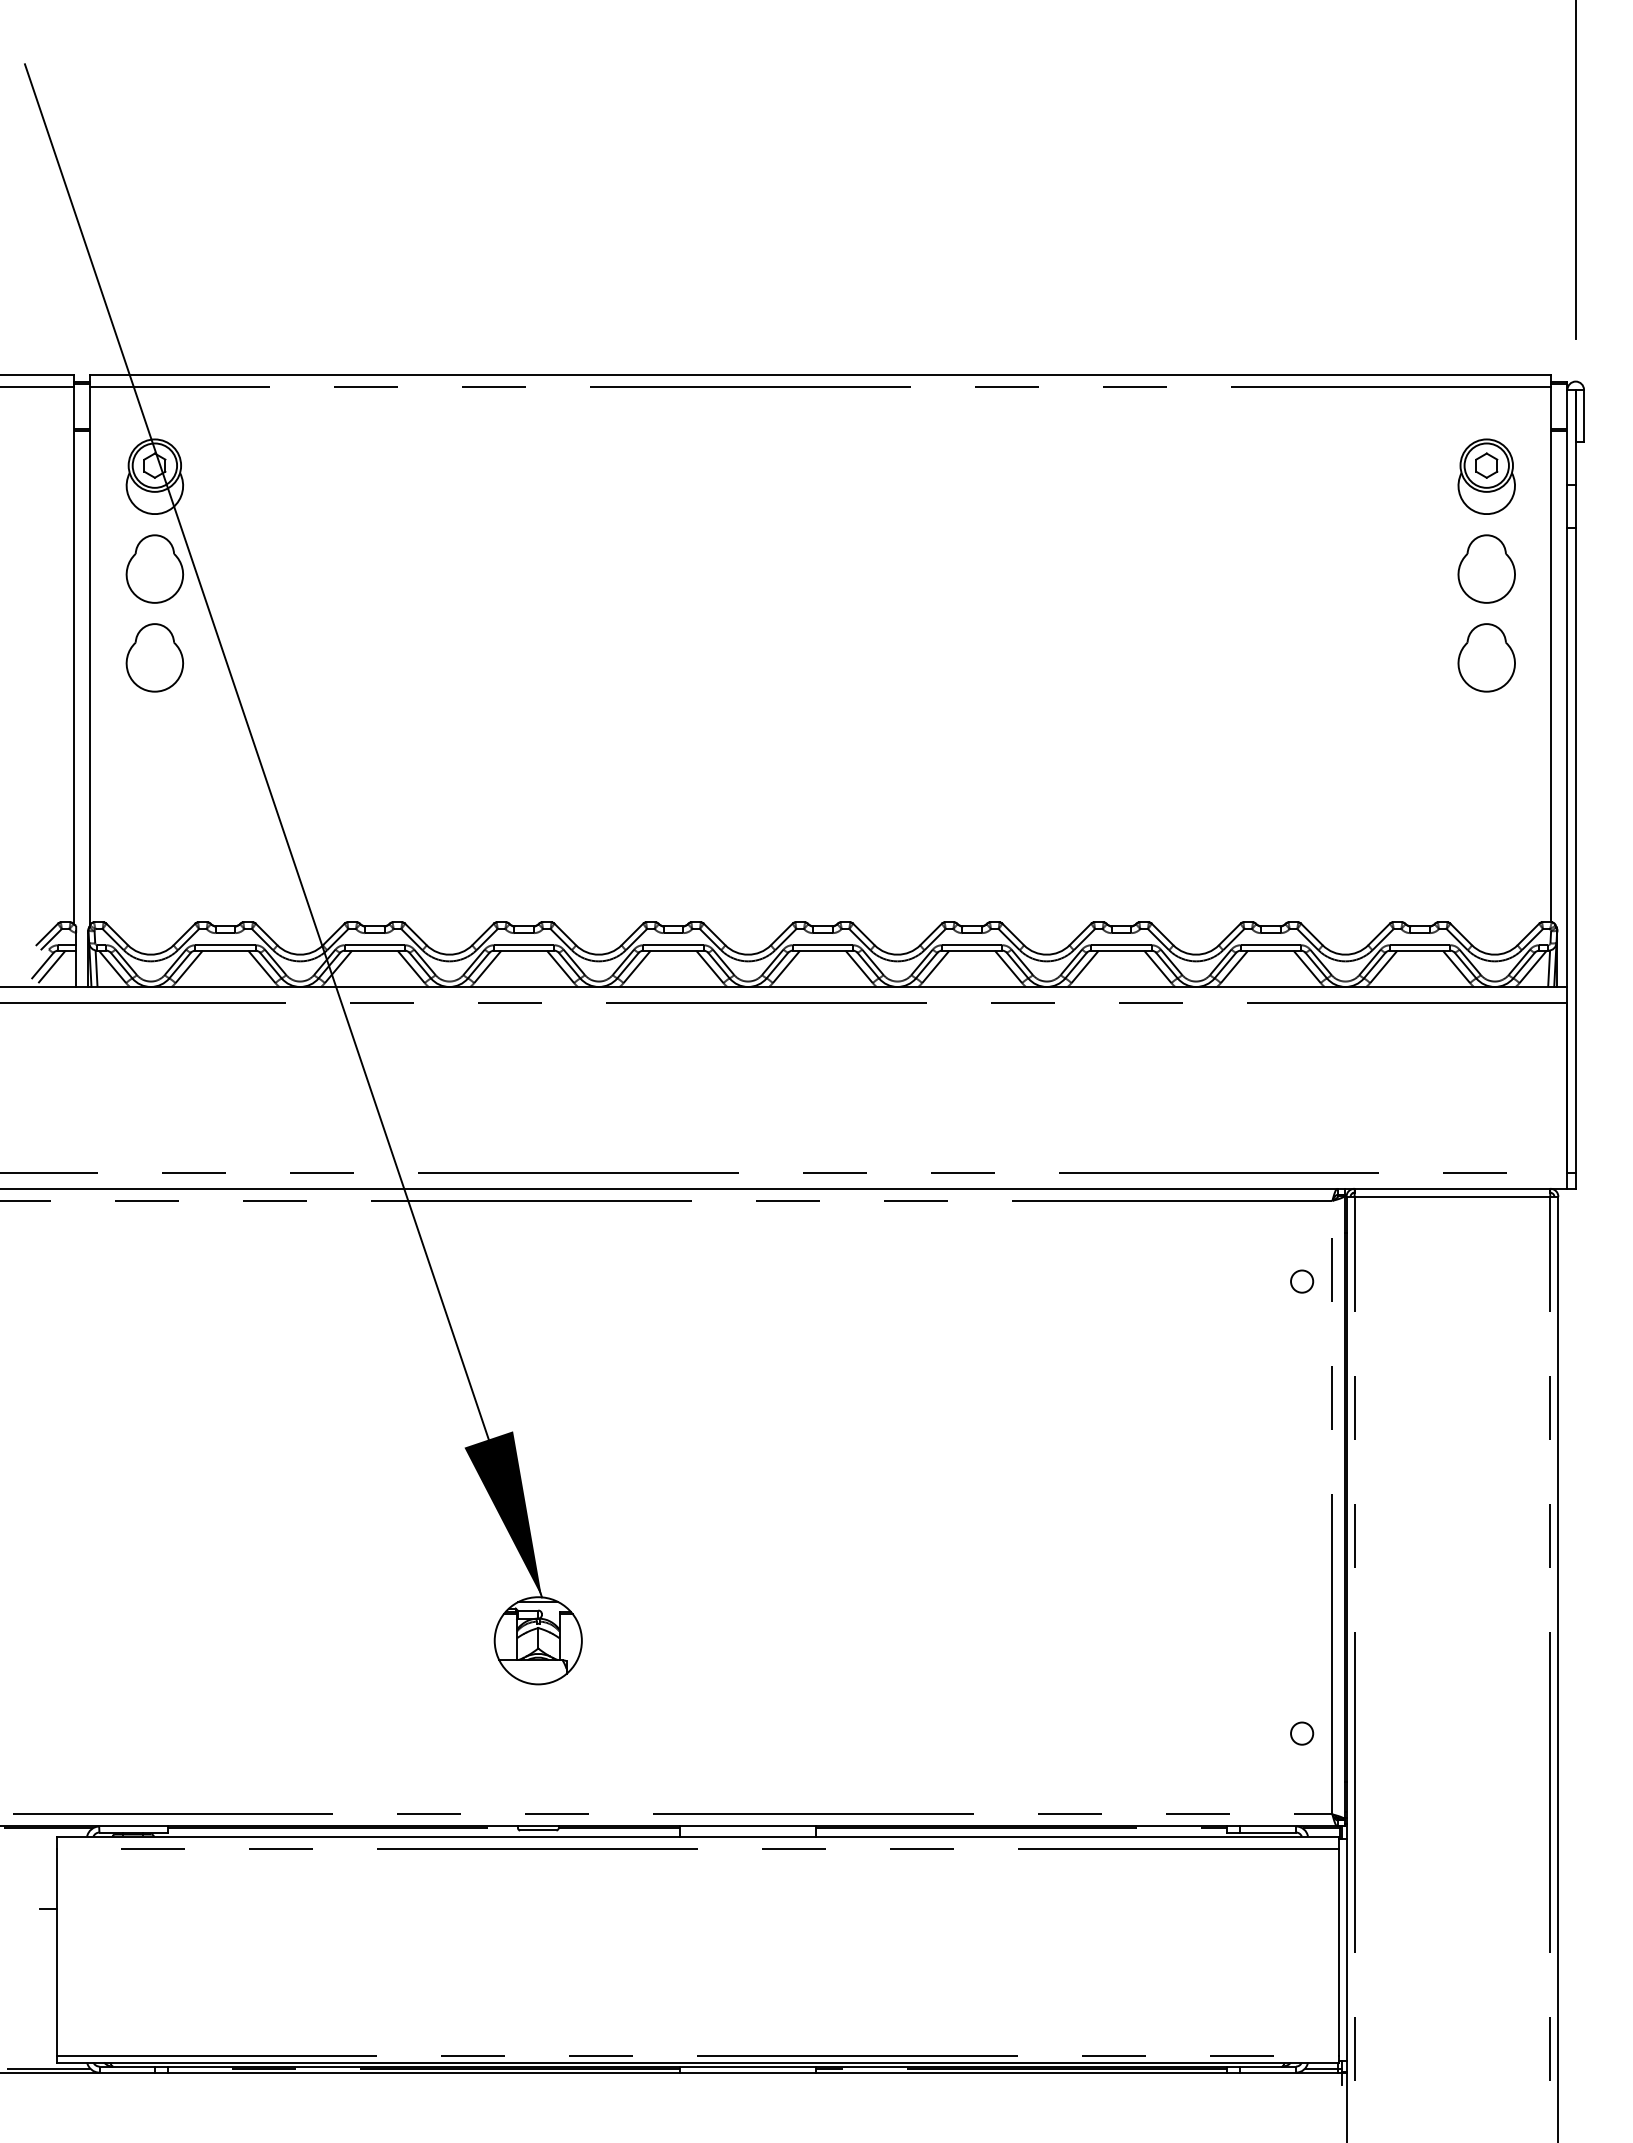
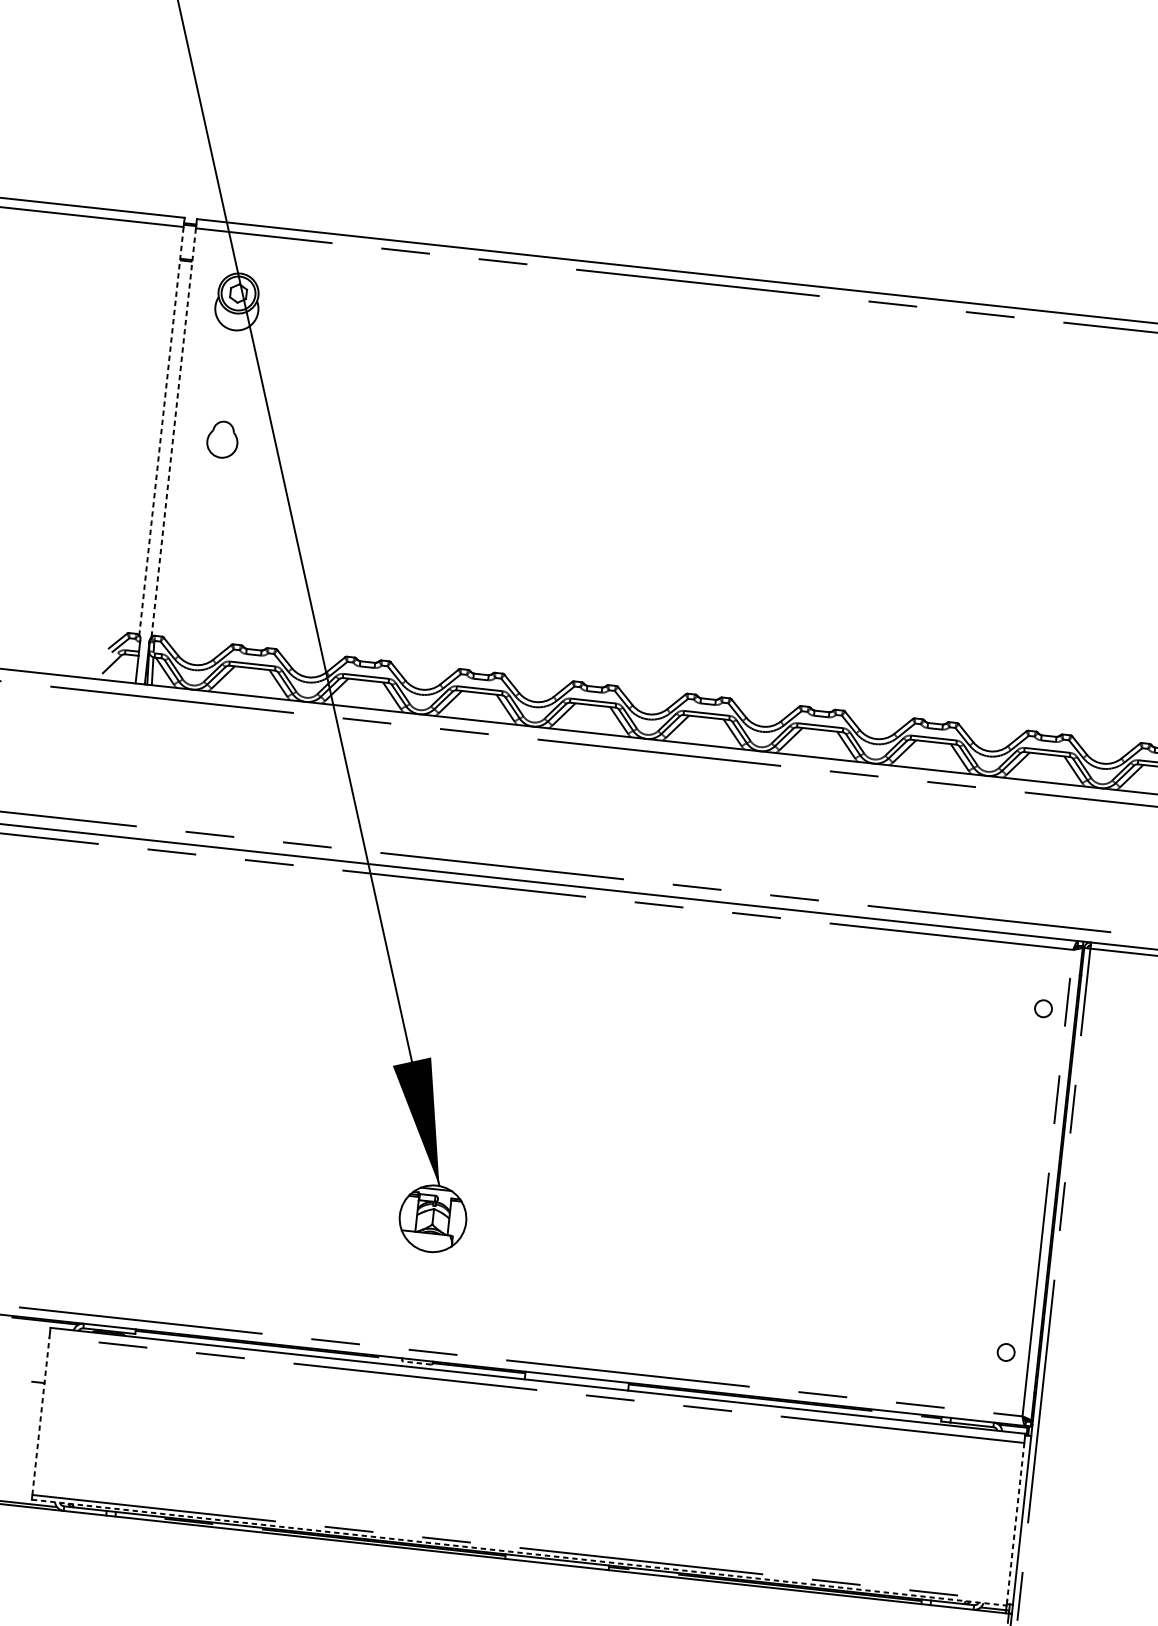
part: (154, 568) -> (229, 371), removed
line: (74, 655) -> (161, 431), solid -> dashed
line: (90, 655) -> (173, 432), solid -> dashed
part: (154, 657) -> (222, 439), size x0.7
line: (51, 966) -> (118, 665), removed
line: (537, 1830) -> (416, 1362), solid -> dashed
line: (56, 1952) -> (40, 1416), solid -> dashed
line: (1338, 1952) -> (1015, 1521), solid -> dashed
line: (697, 2062) -> (519, 1552), solid -> dashed

